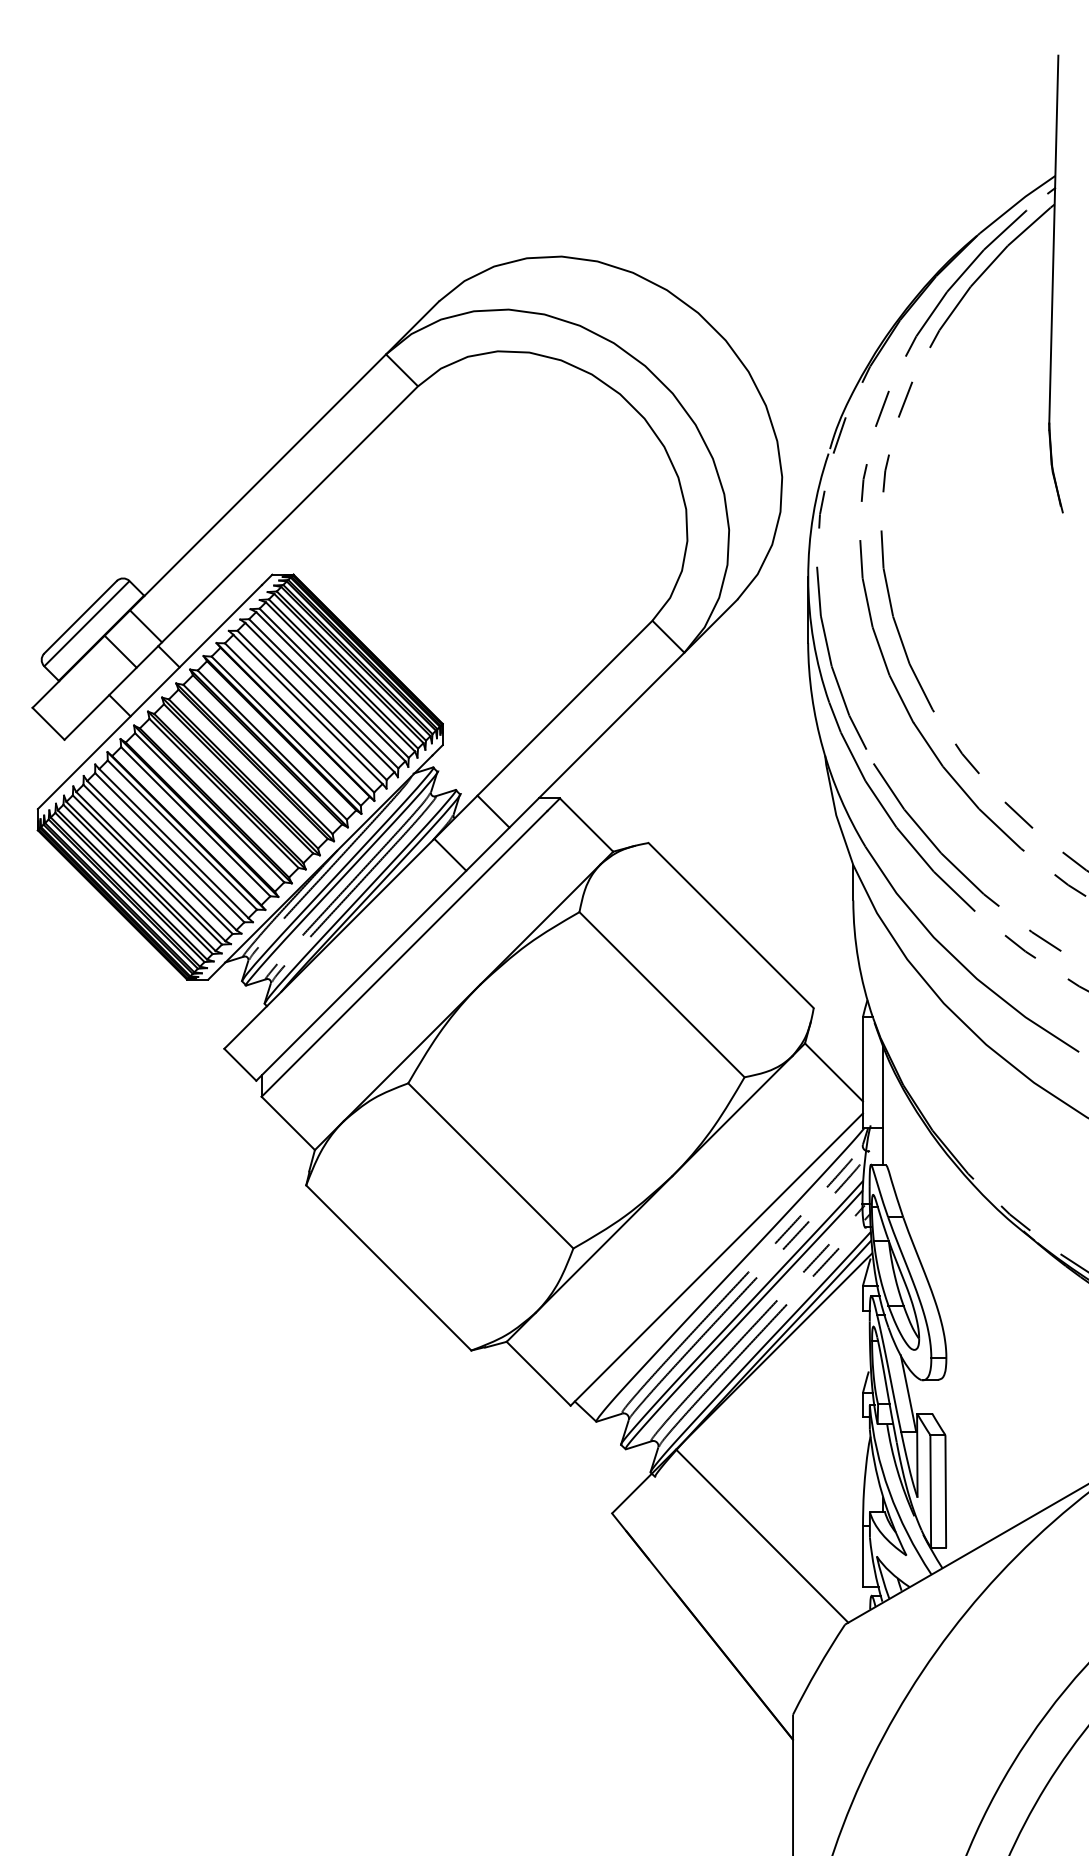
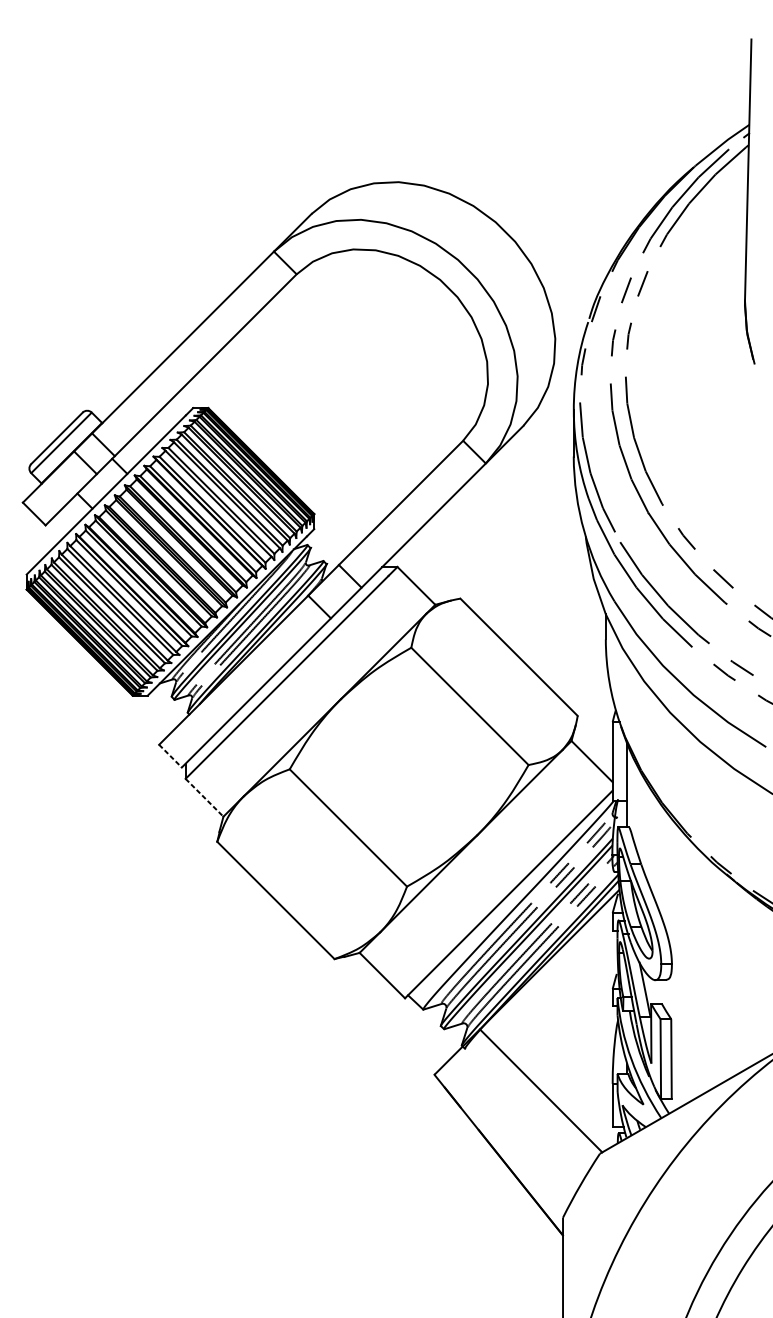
line: (240, 1064) -> (170, 755), solid -> dashed
line: (288, 1123) -> (204, 797), solid -> dashed

